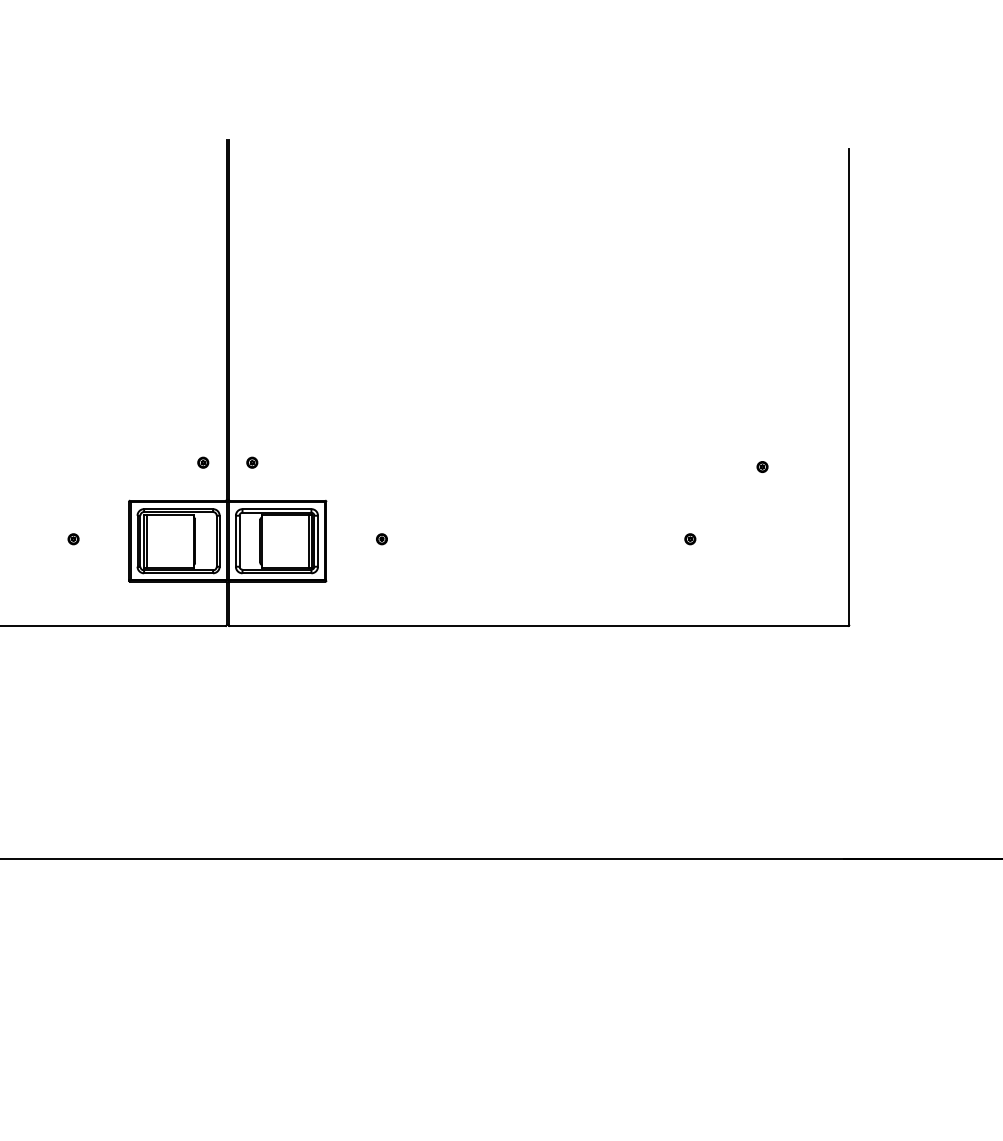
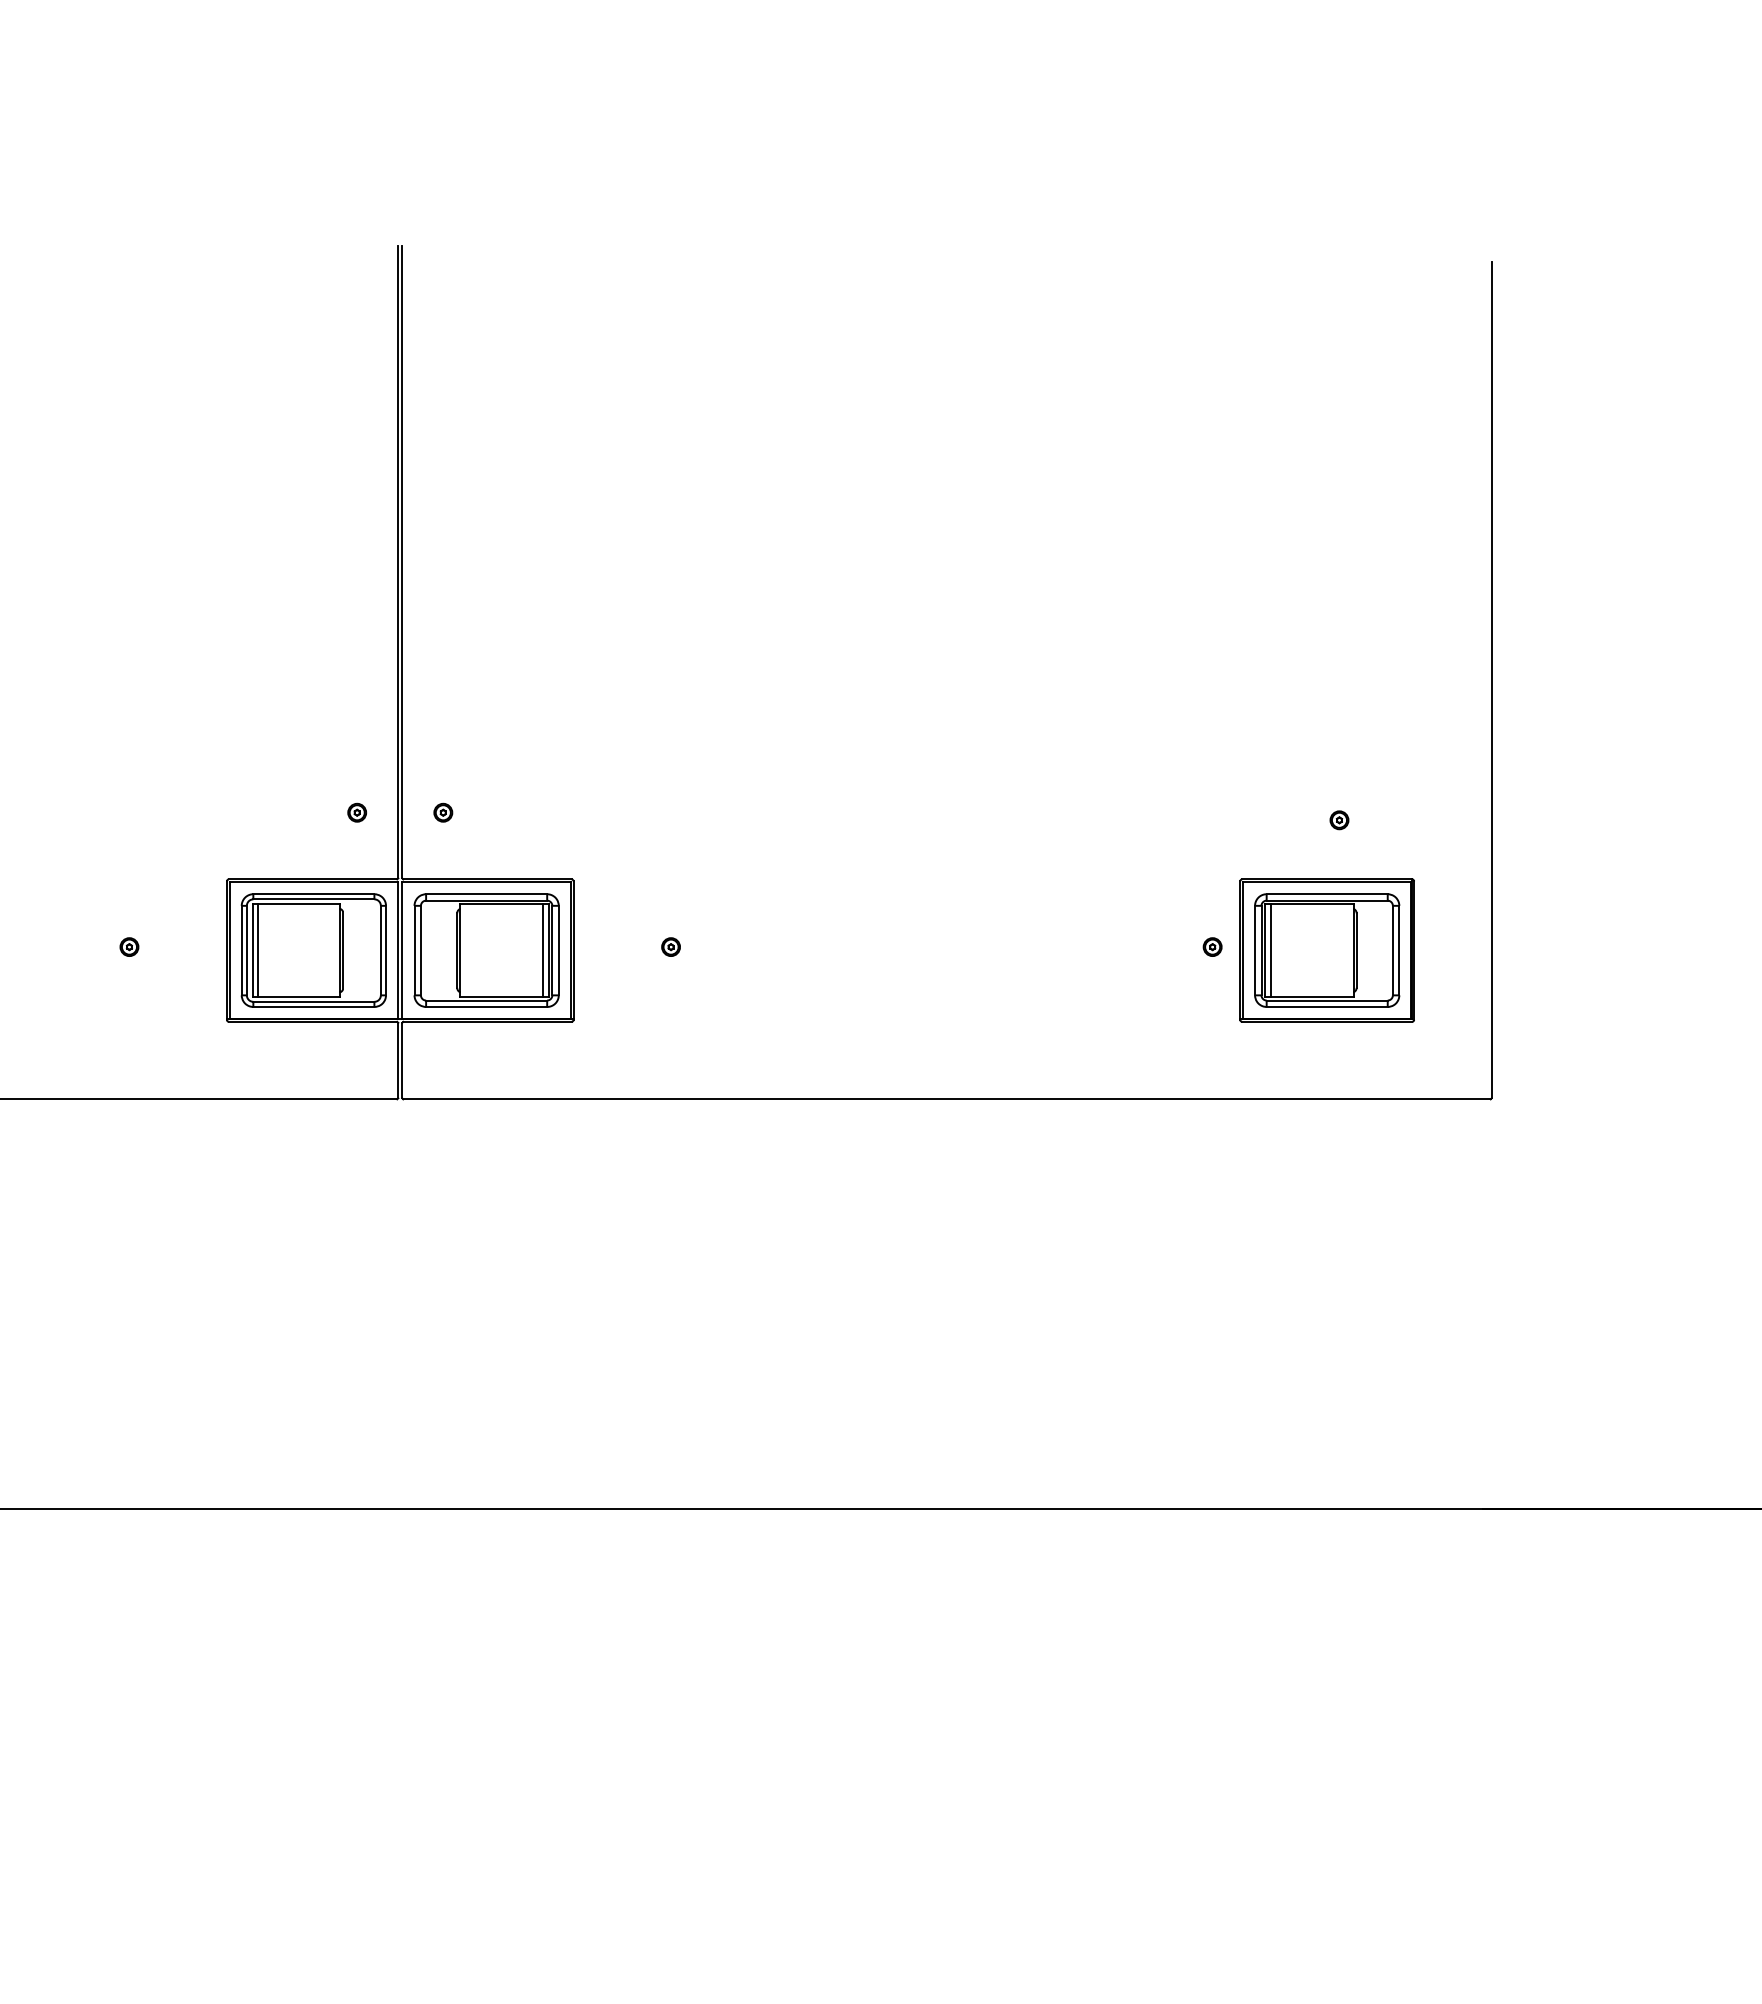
part: (755, 540) -> (1327, 949), added

